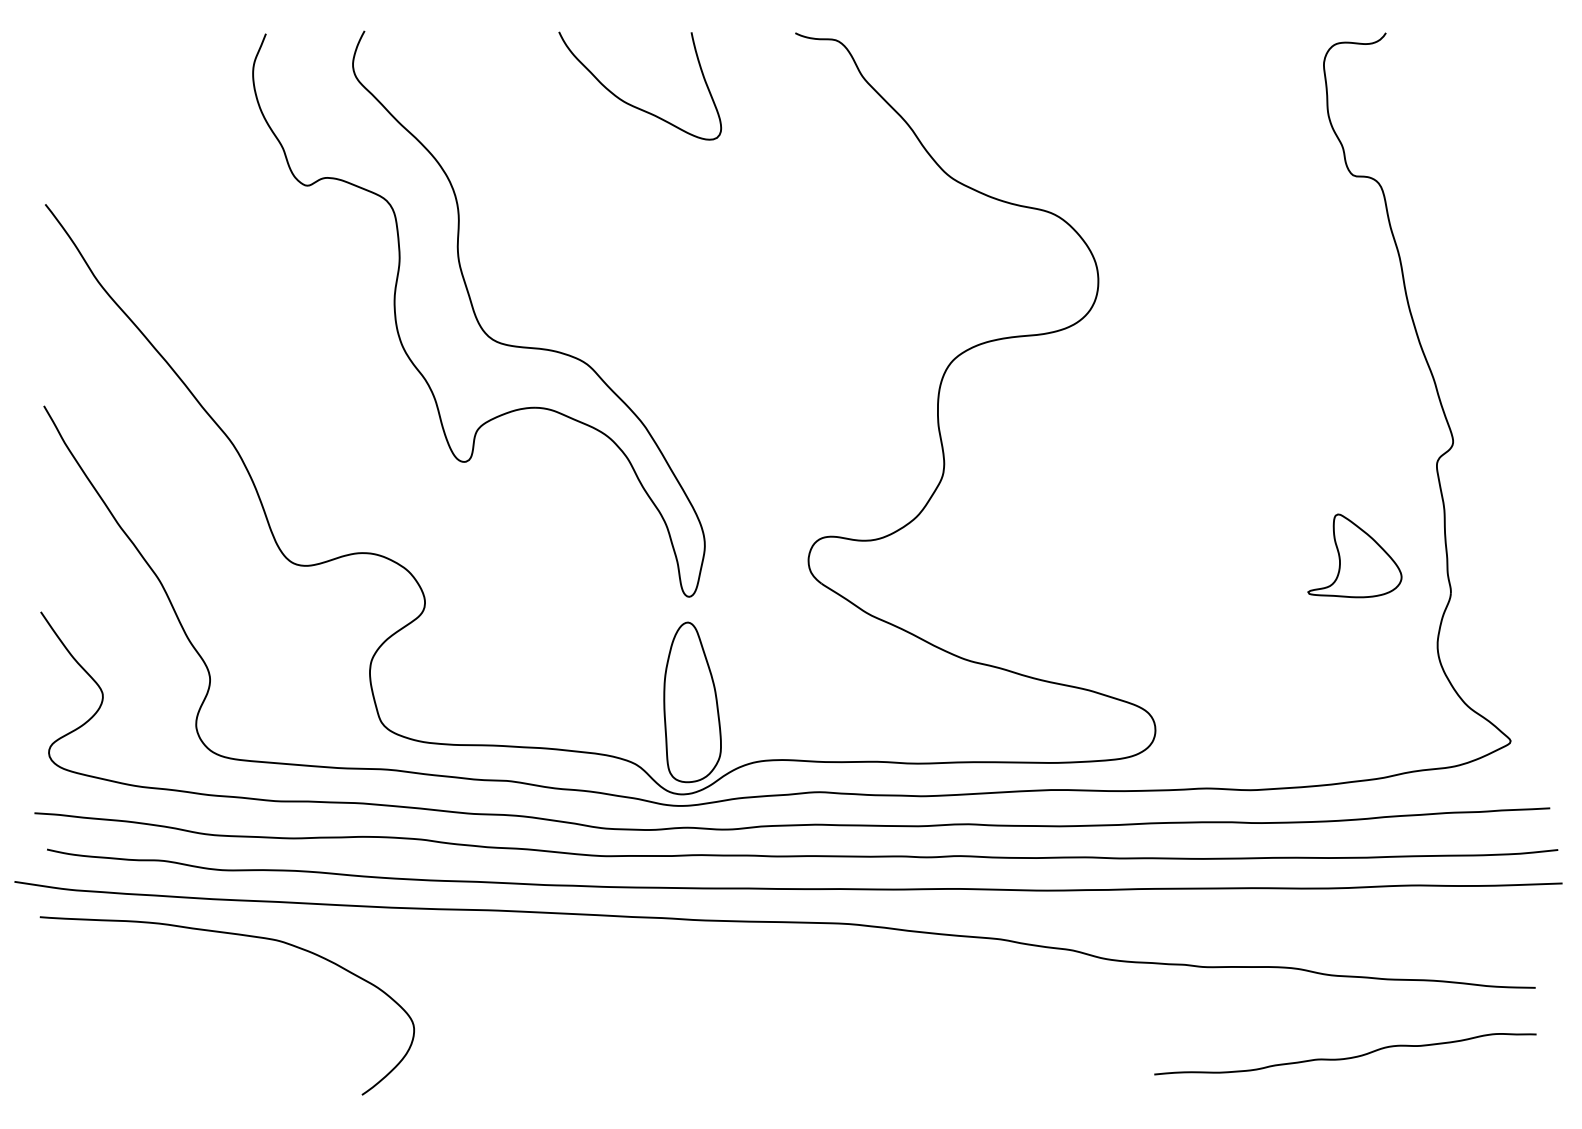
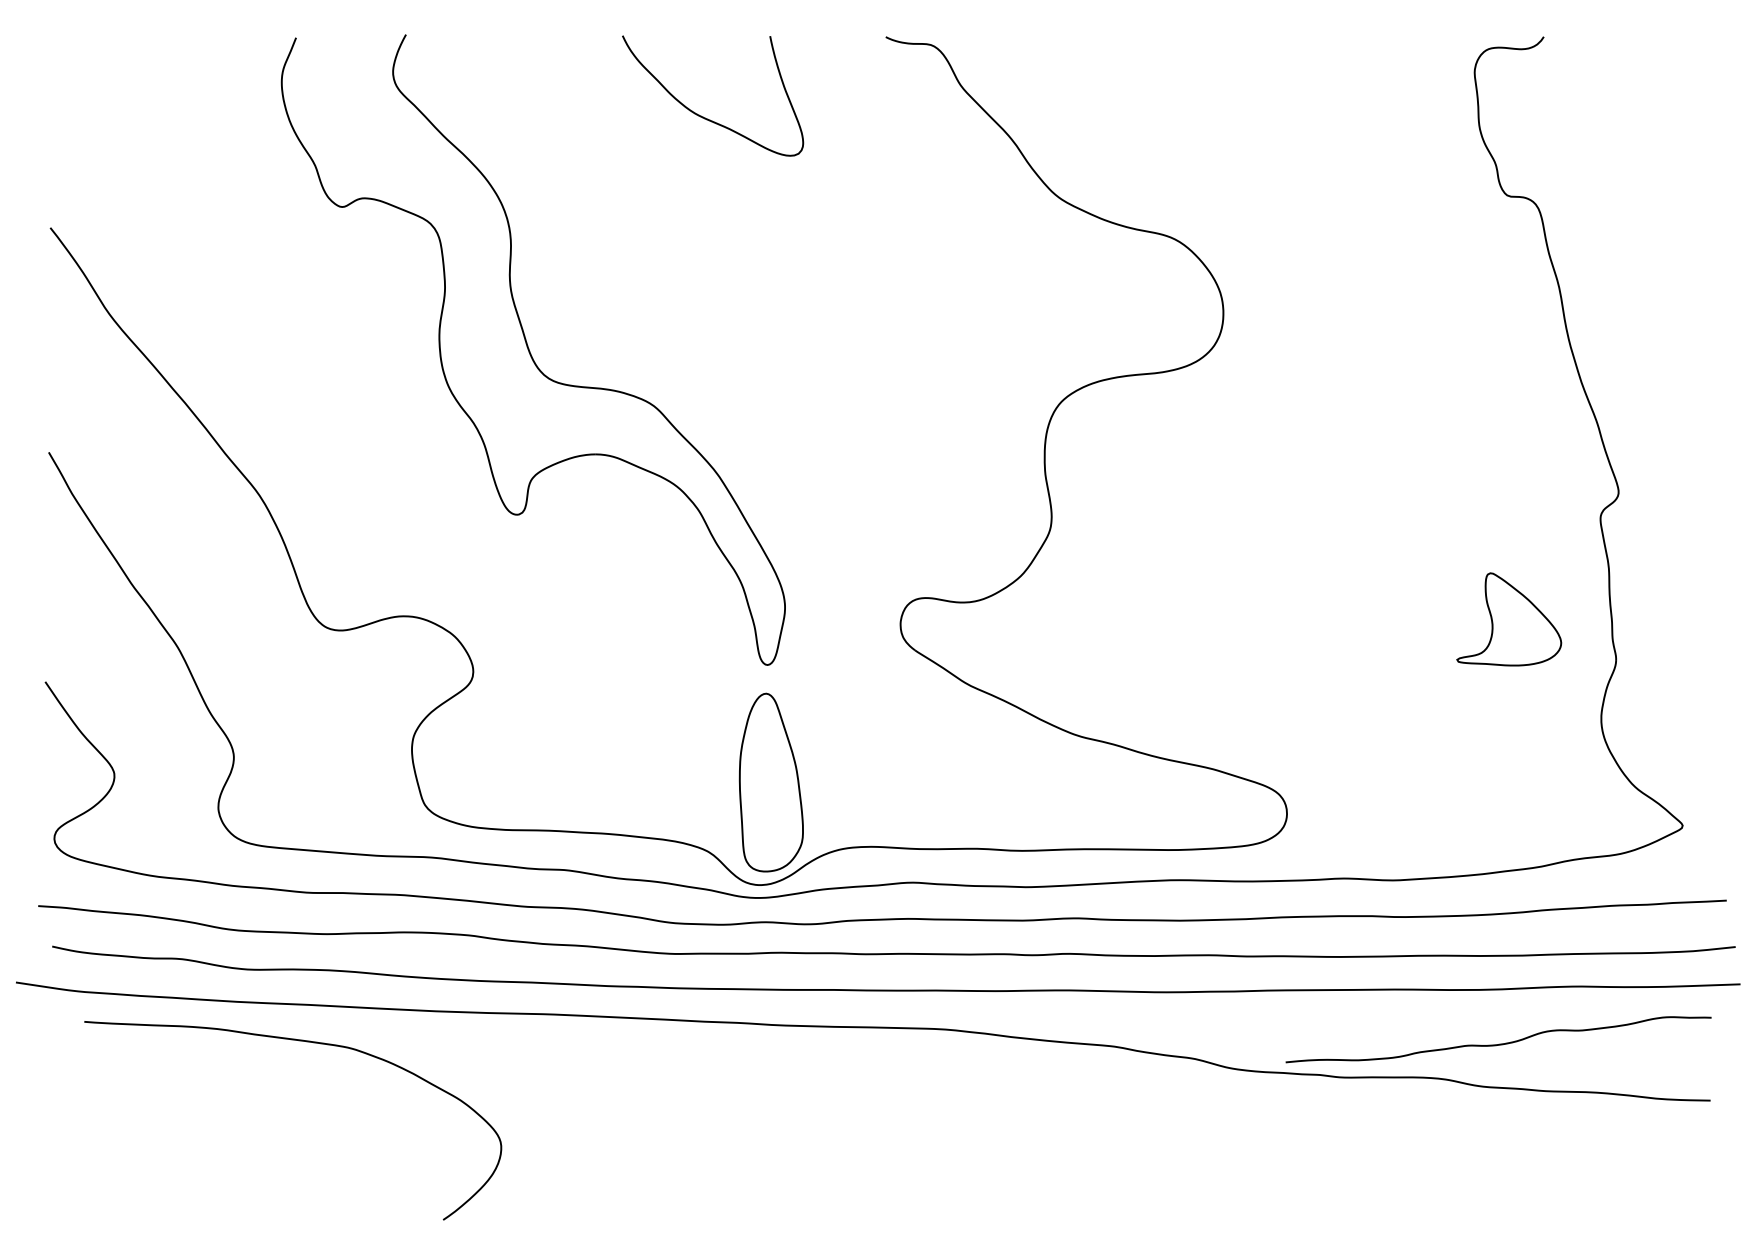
curve: (236, 935) -> (303, 1042), moved
curve: (1345, 1057) -> (1498, 1043), moved

